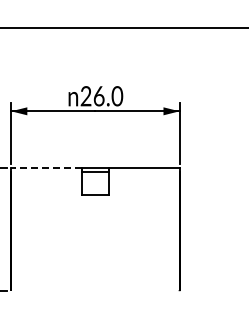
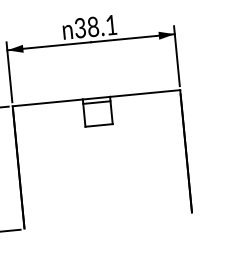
text: (101, 96) -> (95, 26), 26.0 -> 38.1
line: (46, 167) -> (47, 102), dashed -> solid

